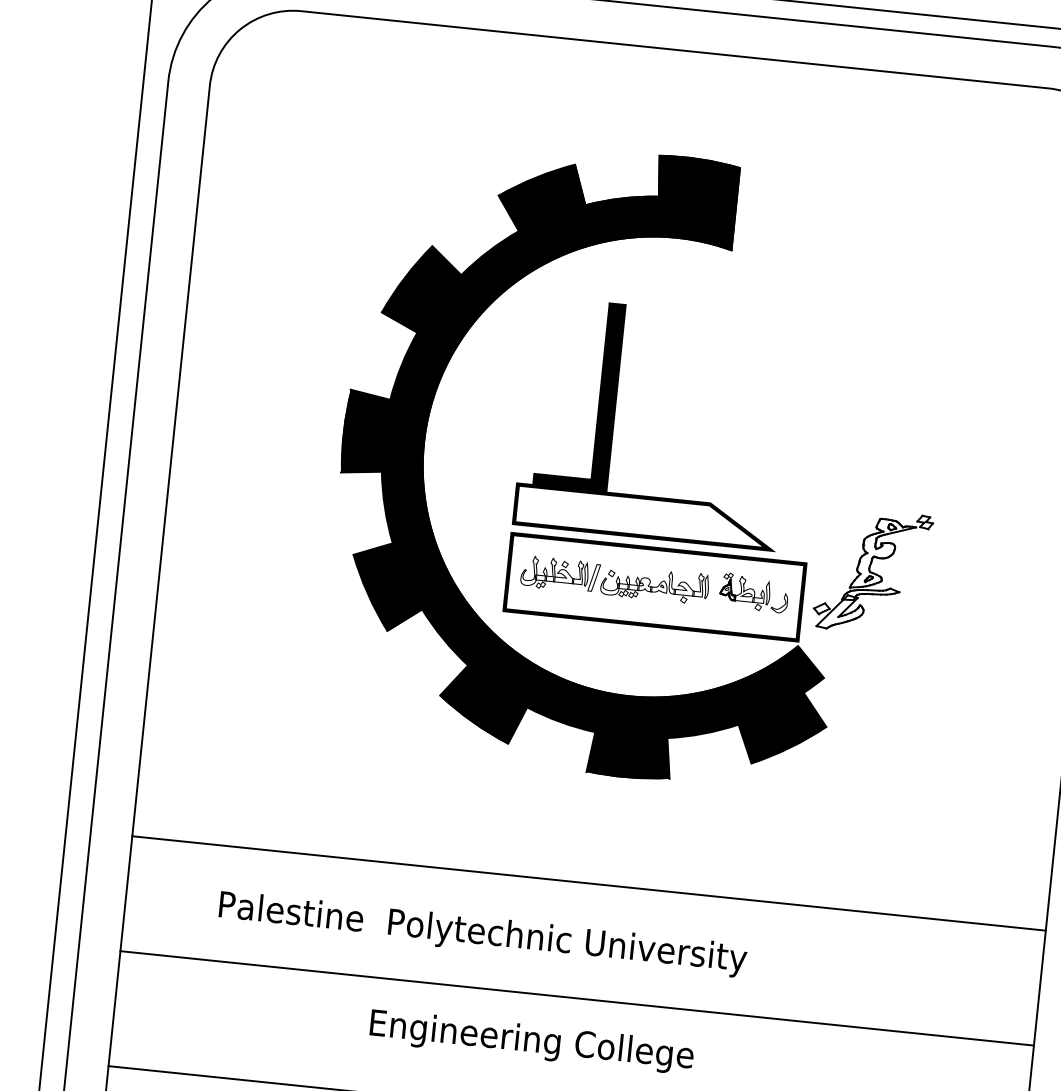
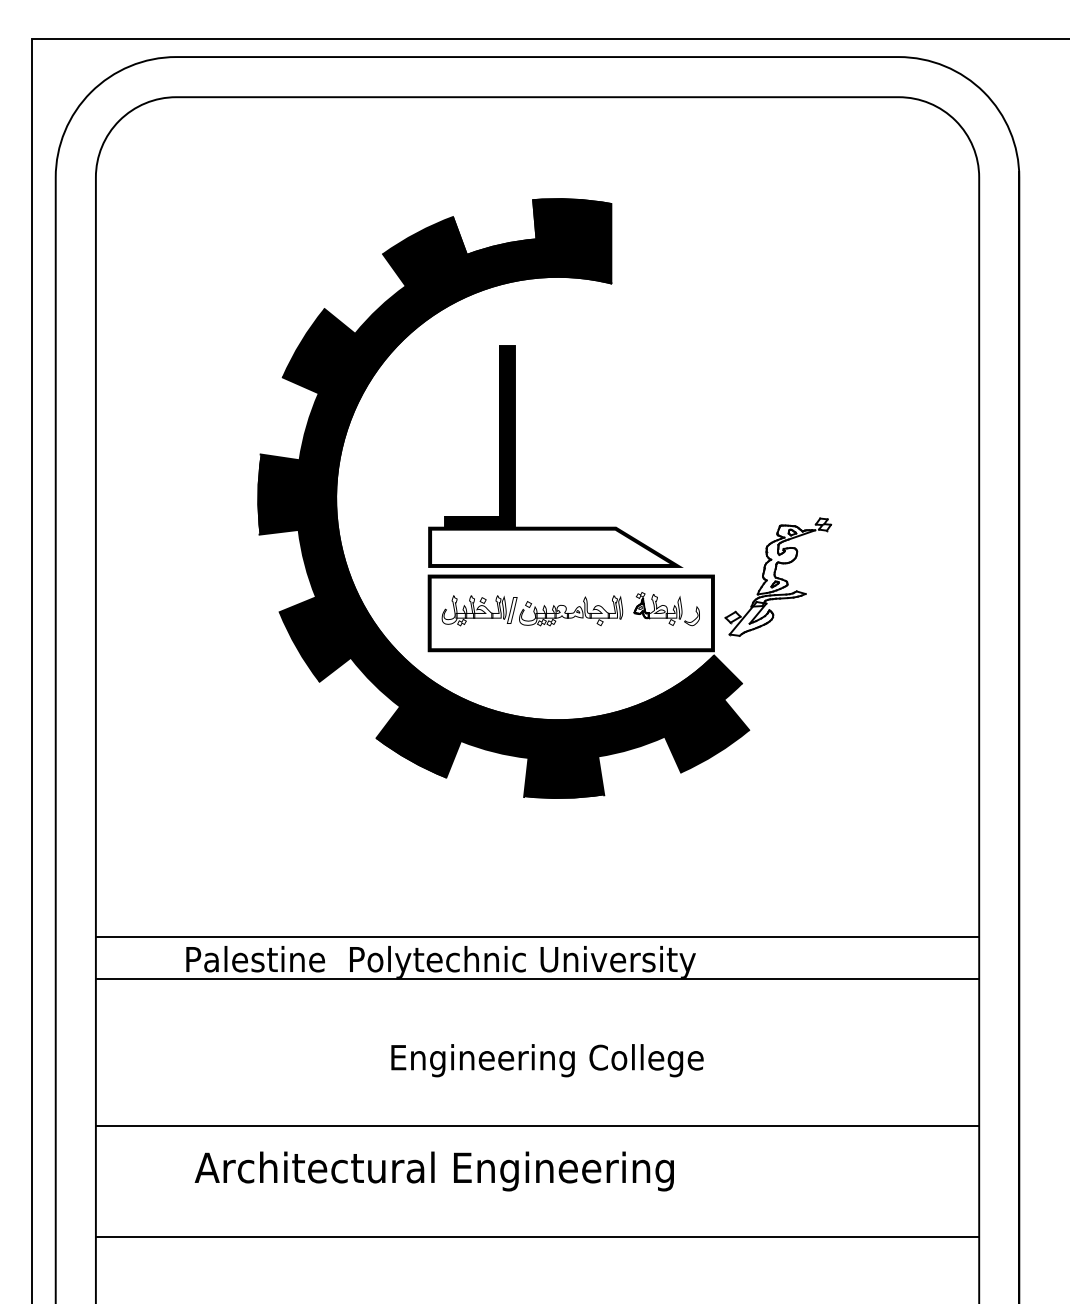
line: (588, 883) -> (537, 937), moved
line: (577, 998) -> (537, 979), moved
text: (531, 1041) -> (547, 1060), moved

